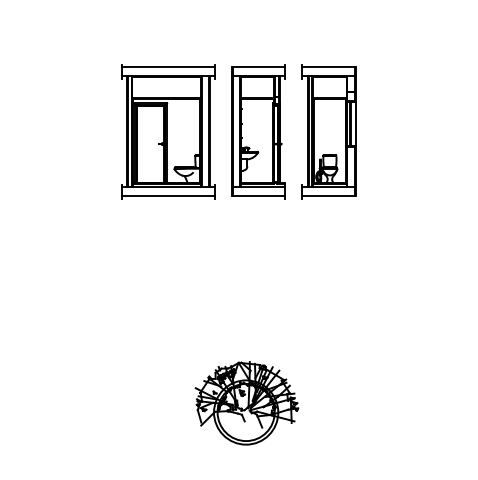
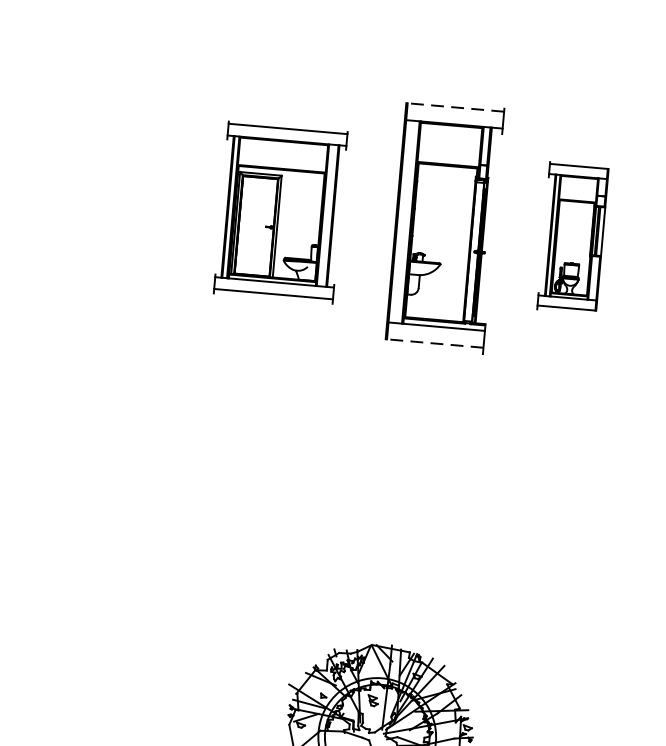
line: (258, 66) -> (455, 107), solid -> dashed
part: (168, 131) -> (280, 211), size x0.7
part: (328, 131) -> (572, 237), size x0.6
line: (258, 195) -> (434, 342), solid -> dashed

